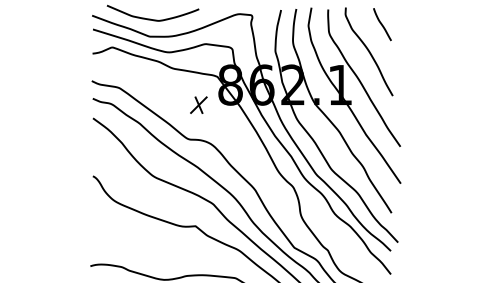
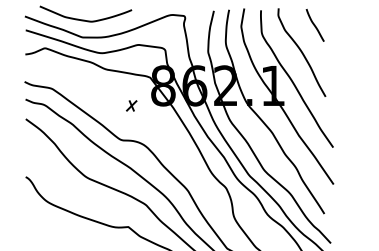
part: (198, 104) -> (131, 105), size x0.6

